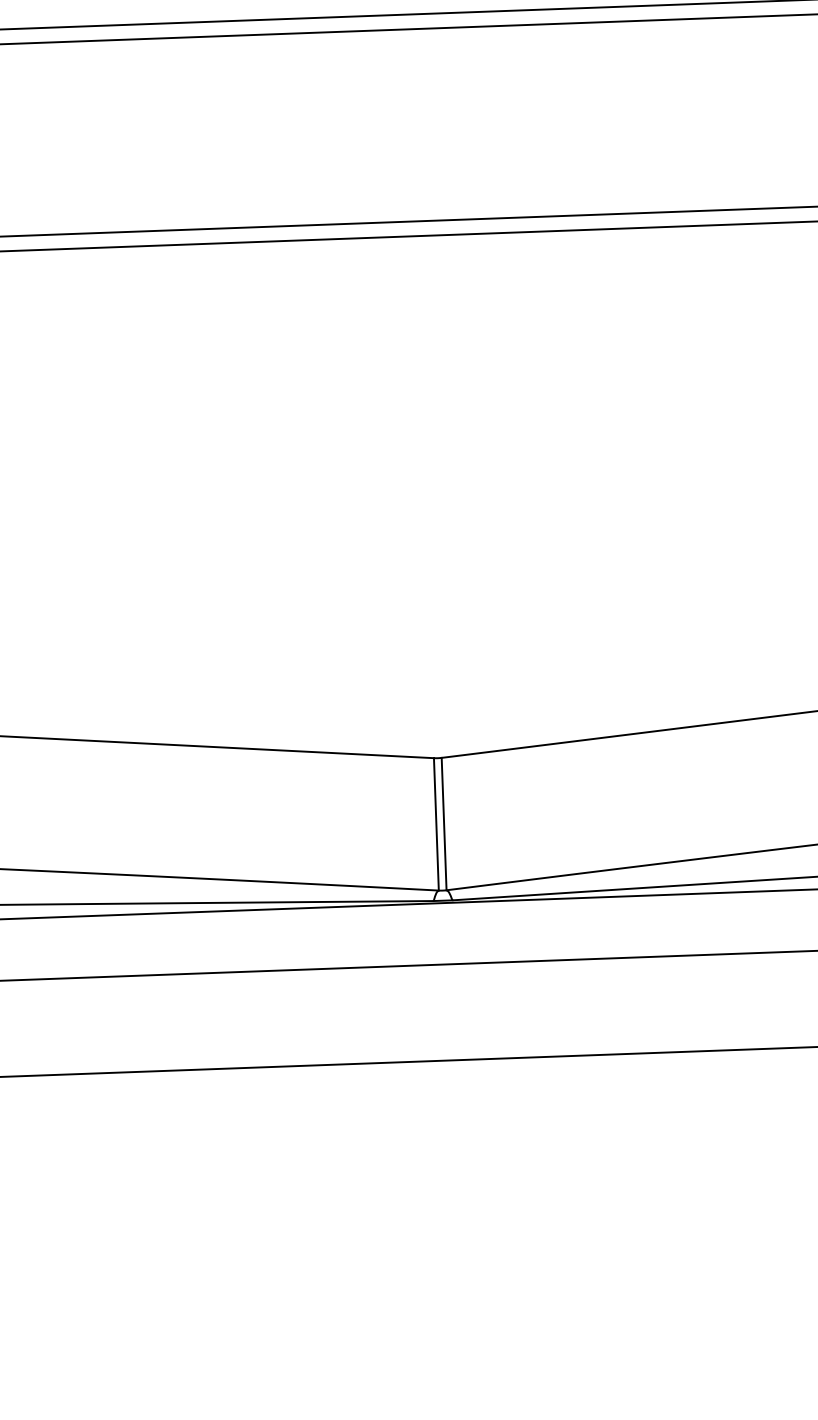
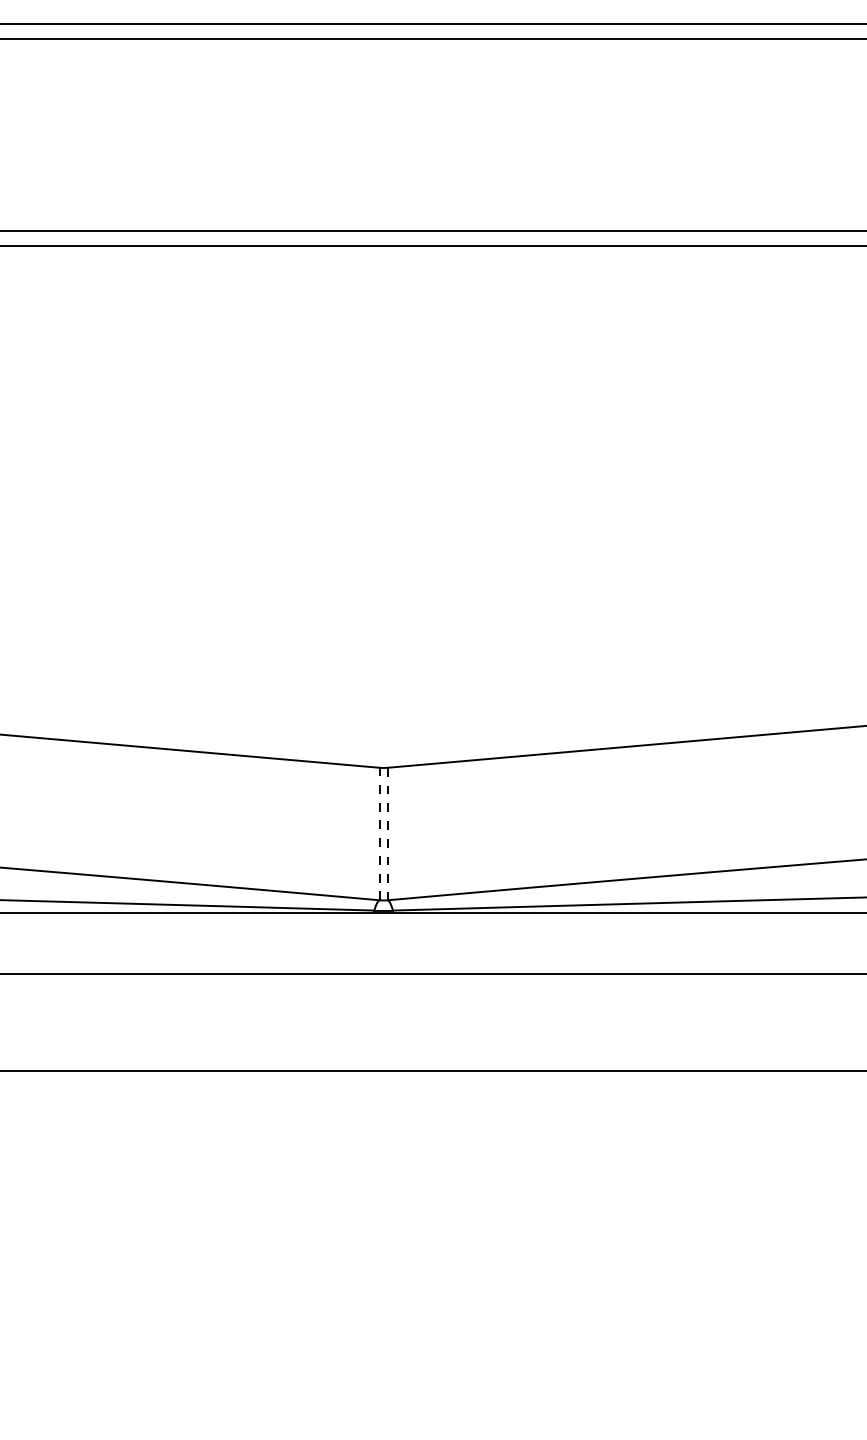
line: (436, 823) -> (379, 833), solid -> dashed
line: (444, 824) -> (387, 834), solid -> dashed

